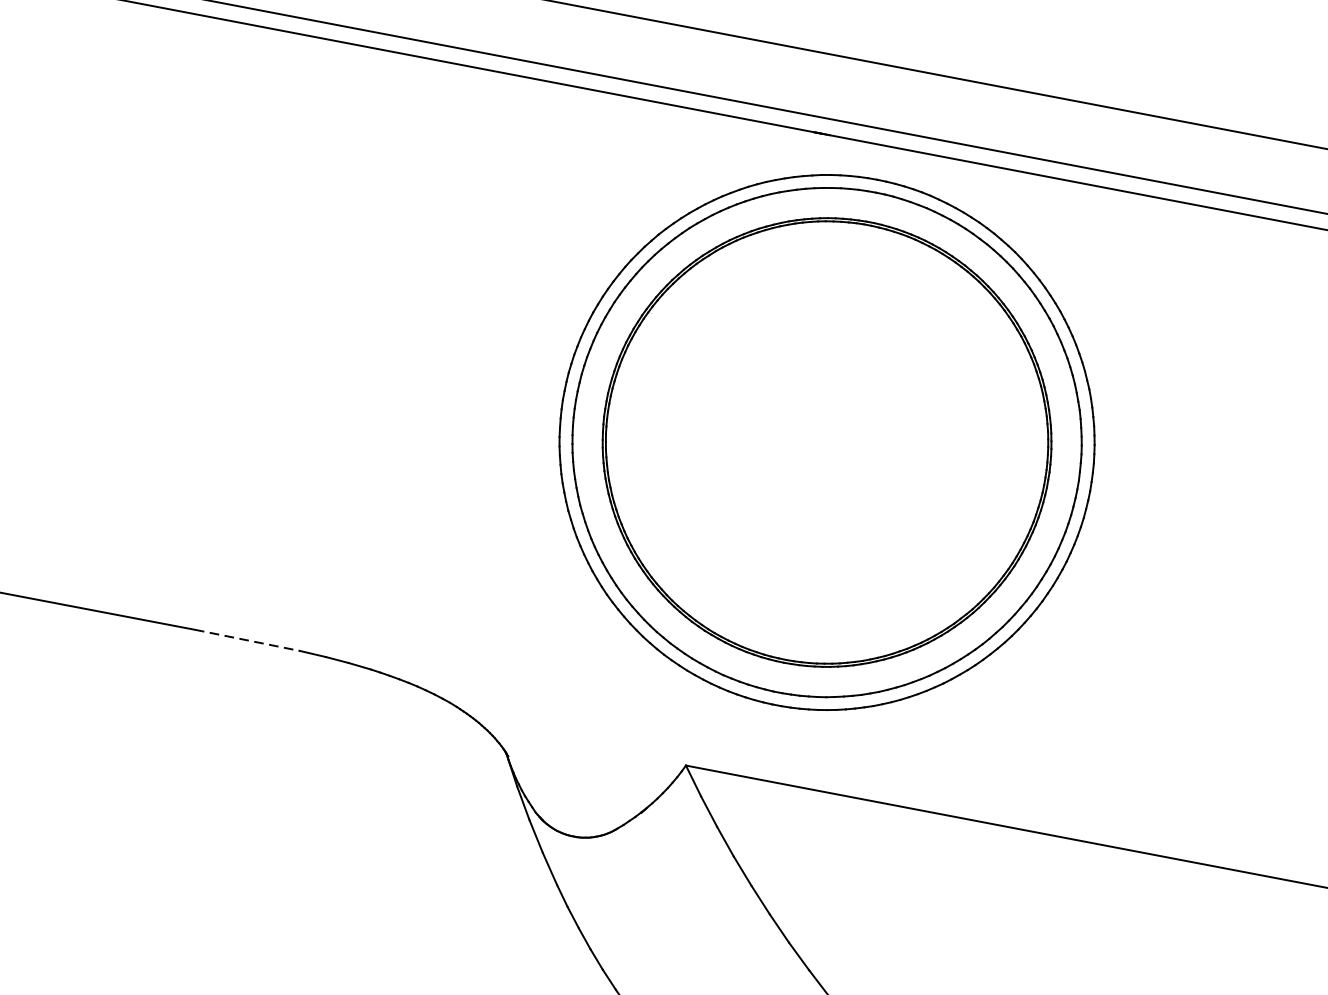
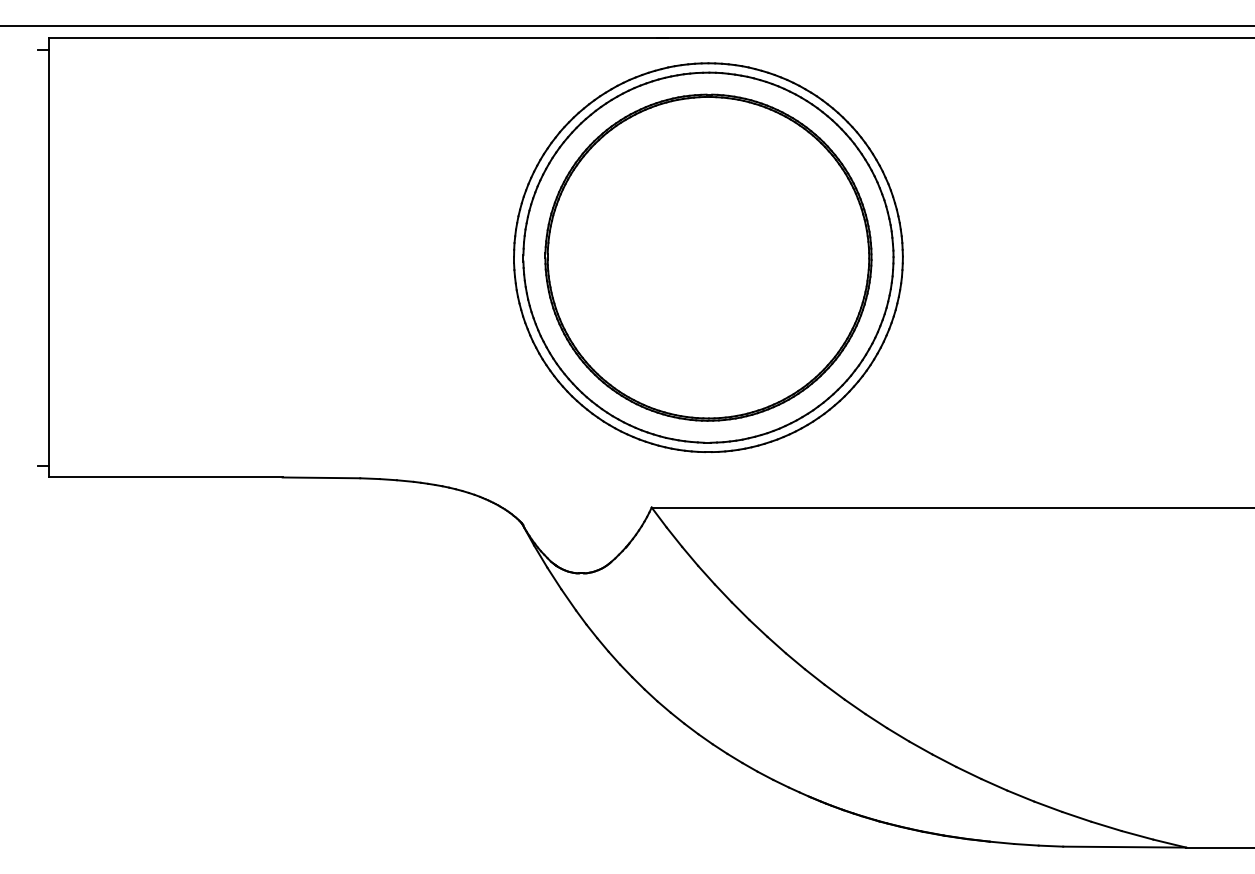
line: (247, 639) -> (321, 477), dashed -> solid

